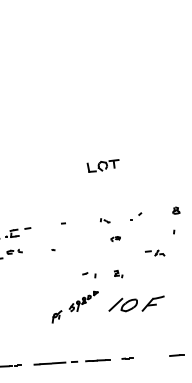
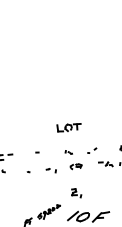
part: (102, 165) -> (68, 127), moved
part: (115, 238) -> (75, 166), size x1.67
part: (155, 252) -> (106, 163), moved
part: (118, 273) -> (76, 192), size x1.67
part: (89, 275) -> (51, 170), moved

